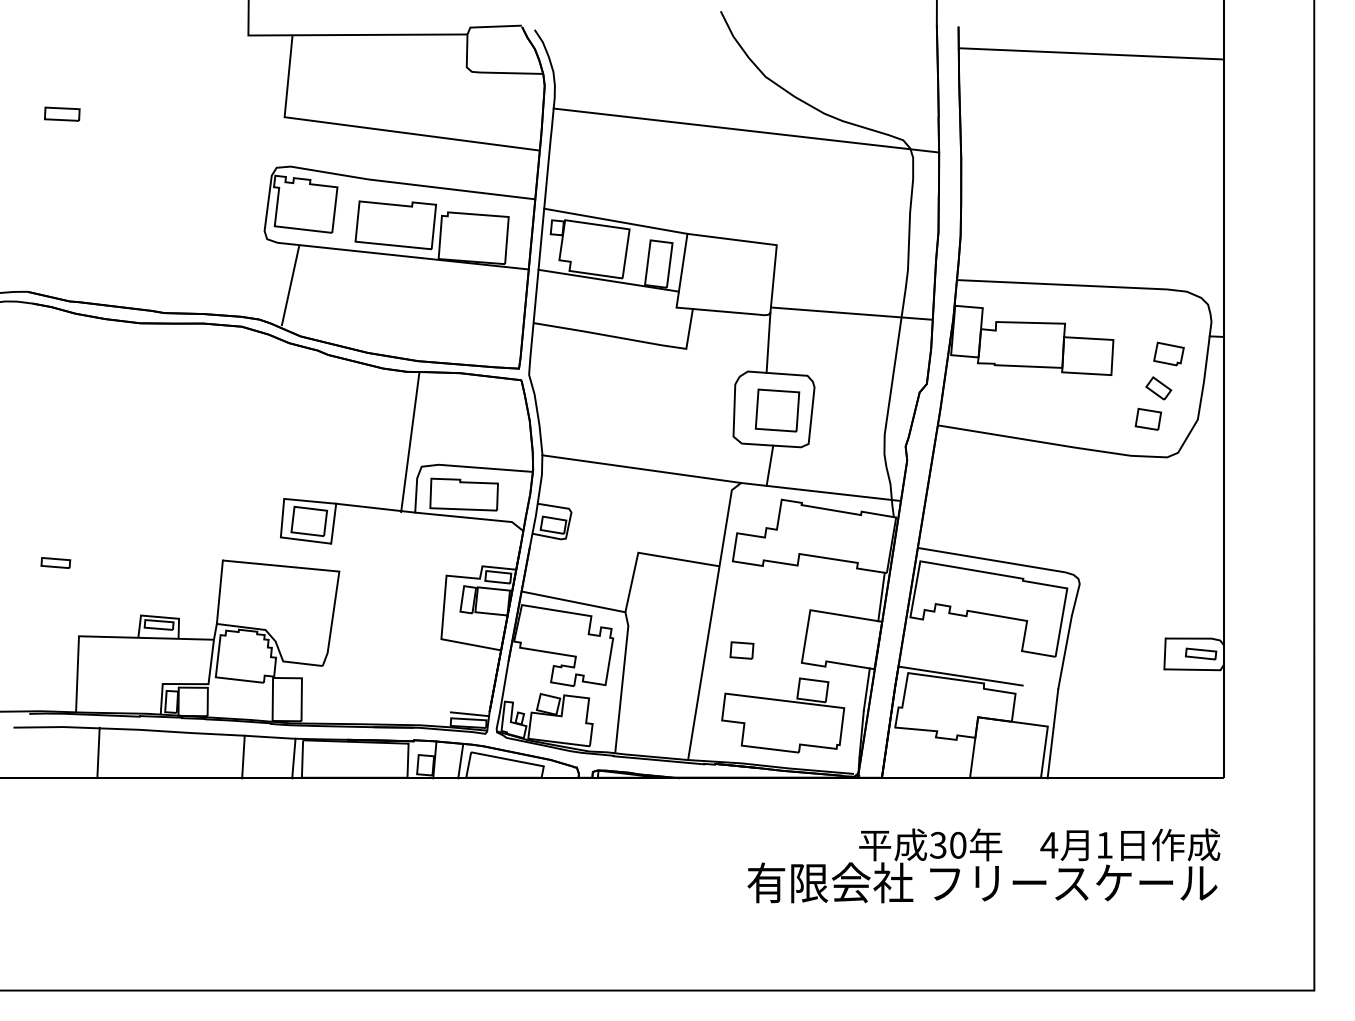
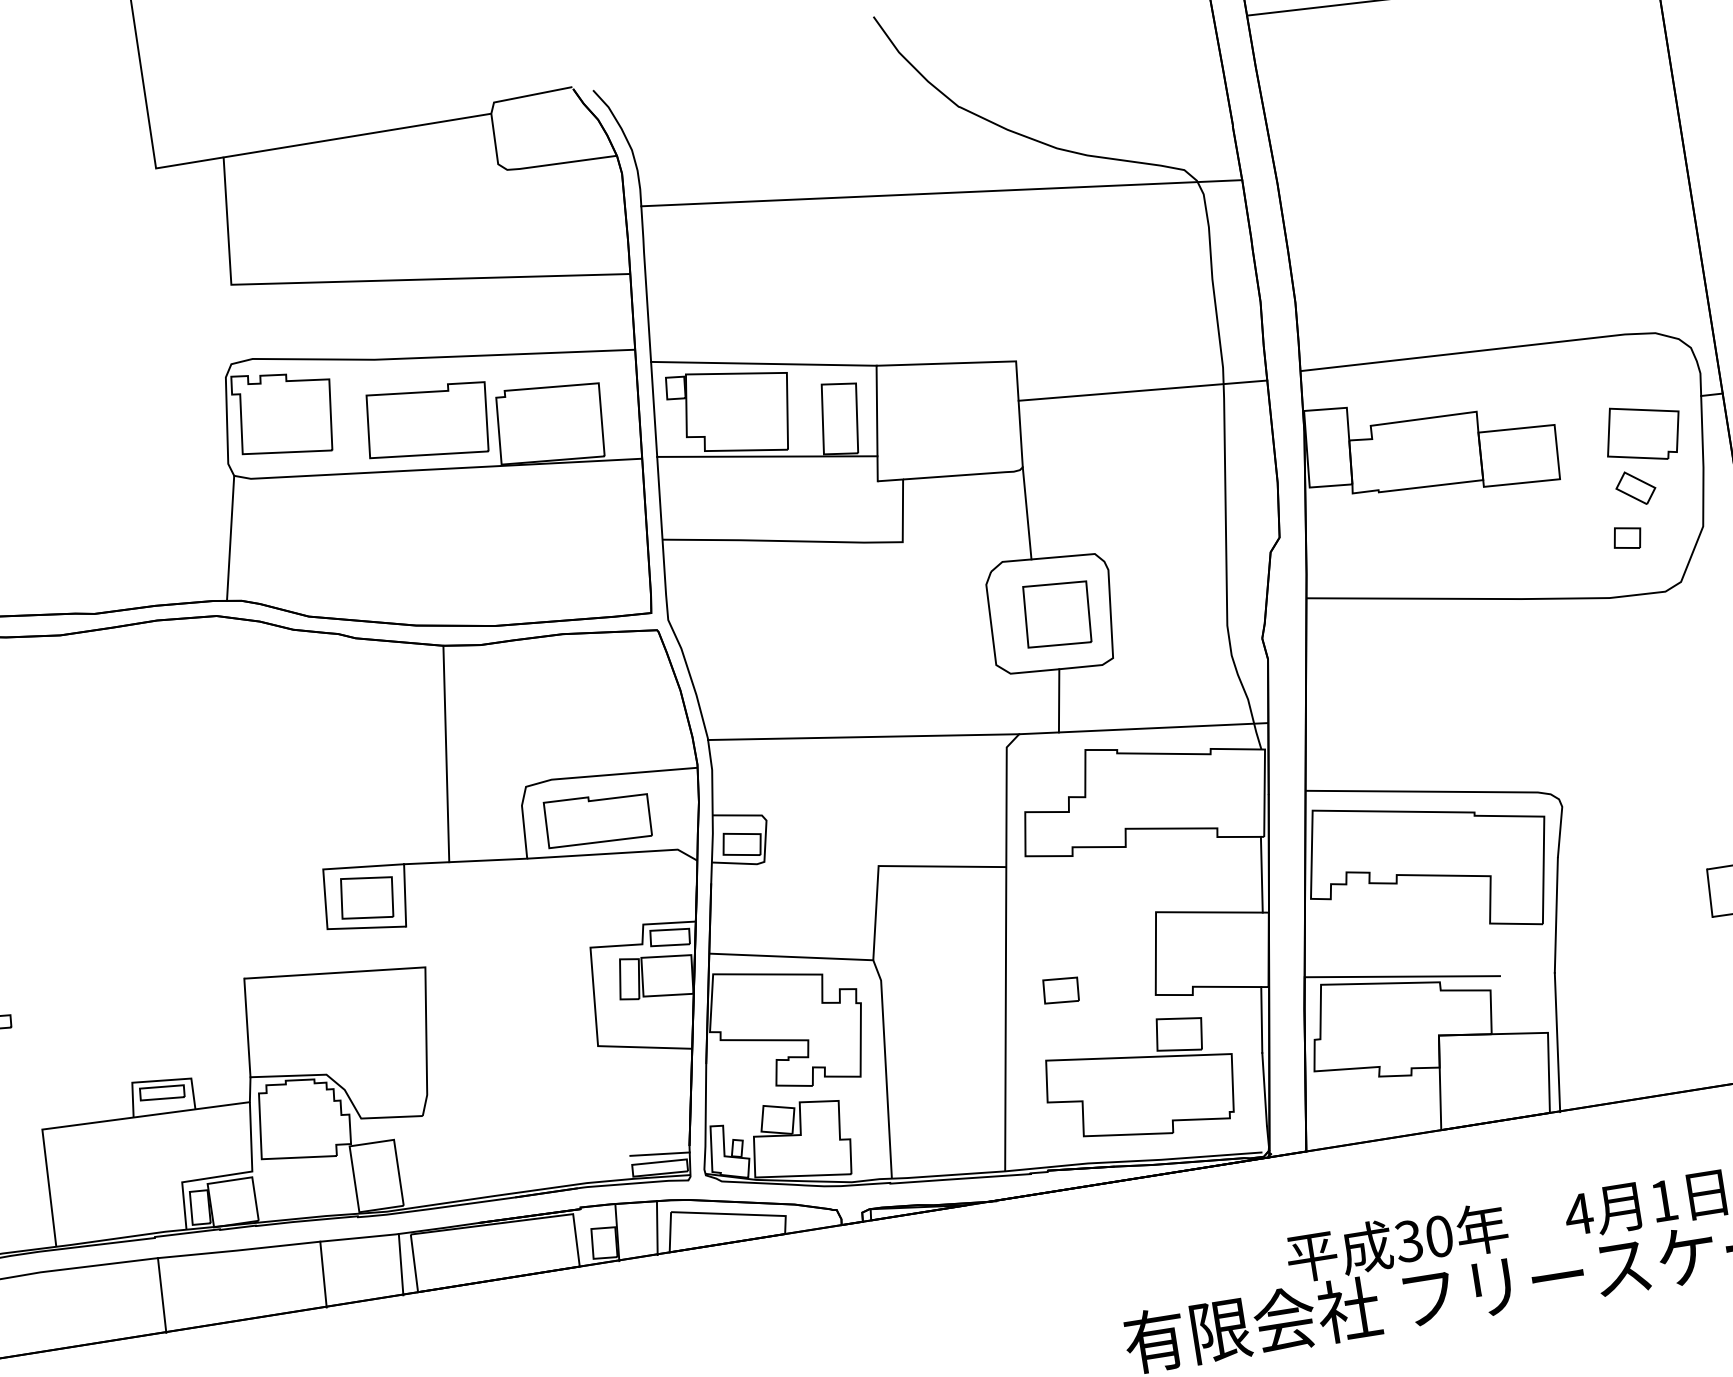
line: (290, 285) -> (230, 538), moved
line: (851, 313) -> (1142, 390), moved
part: (1168, 353) -> (1642, 432), size x1.67
part: (1148, 419) -> (1627, 538), size x0.71
line: (410, 442) -> (446, 753), moved
line: (98, 751) -> (161, 1294), moved

